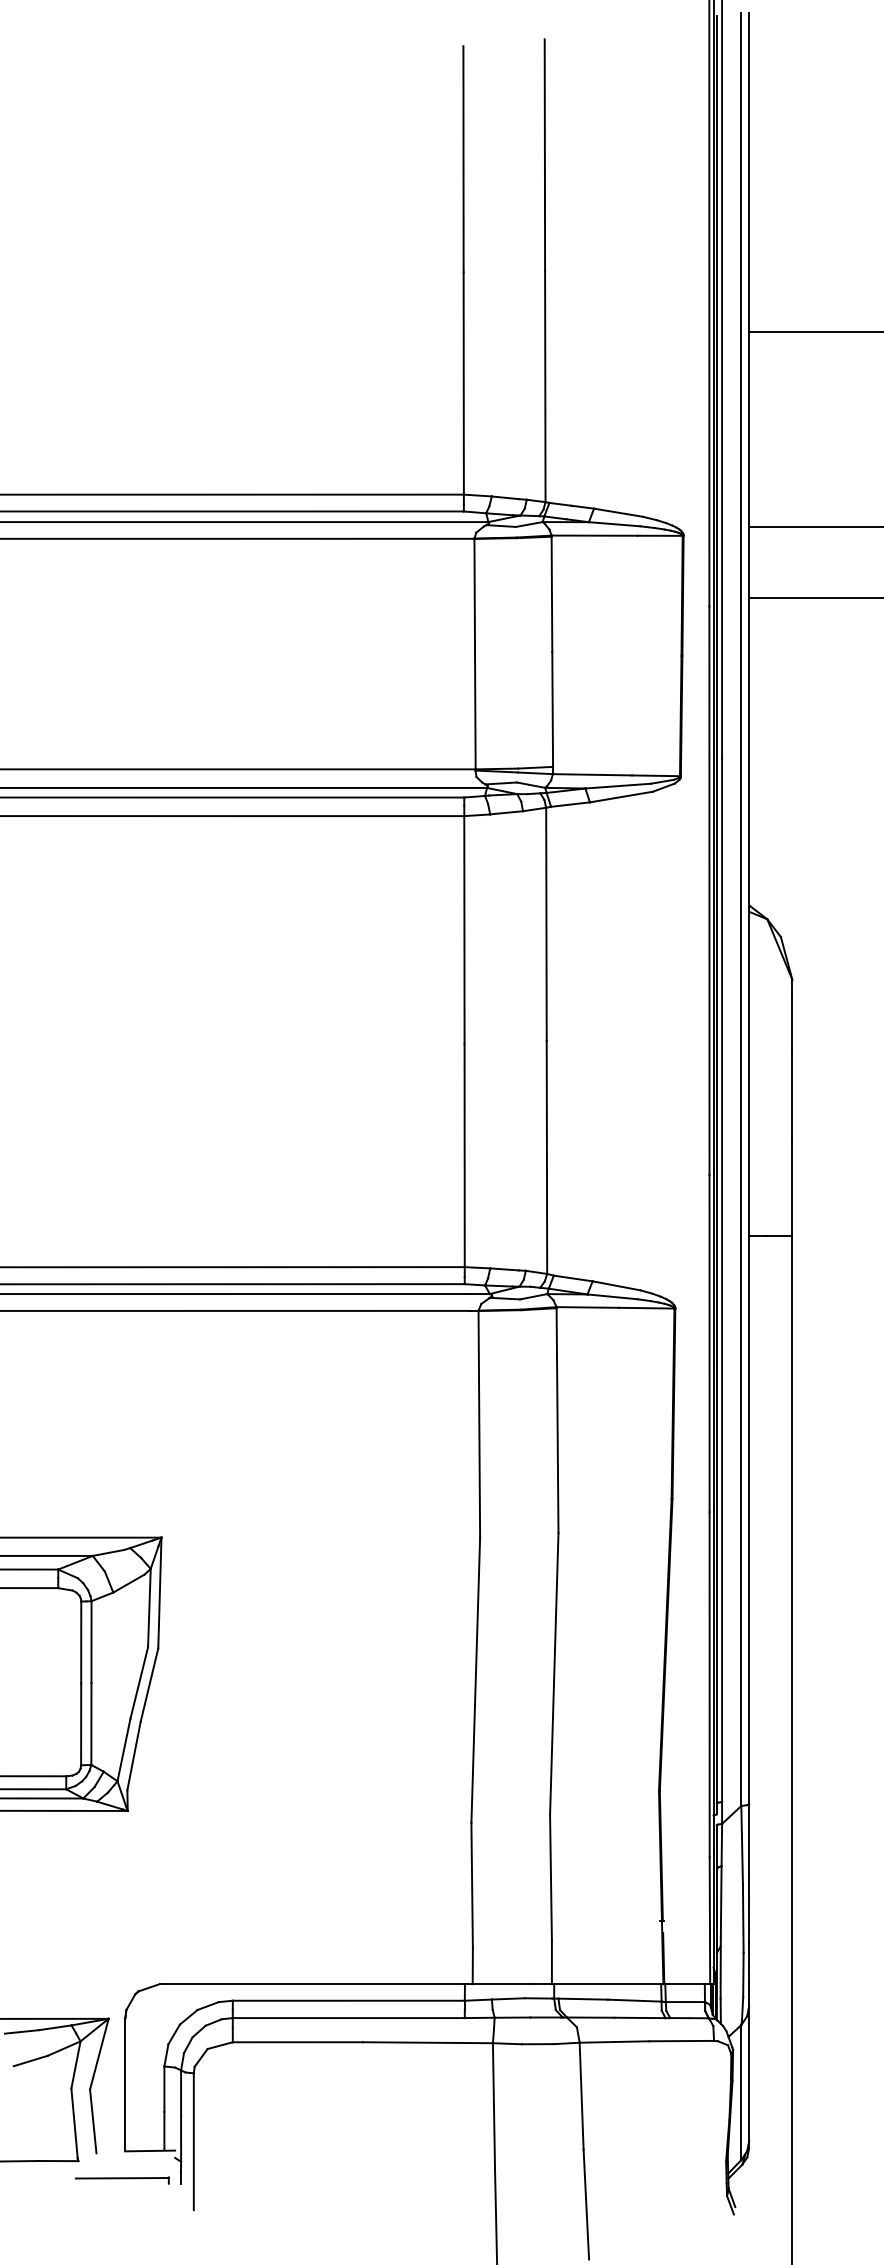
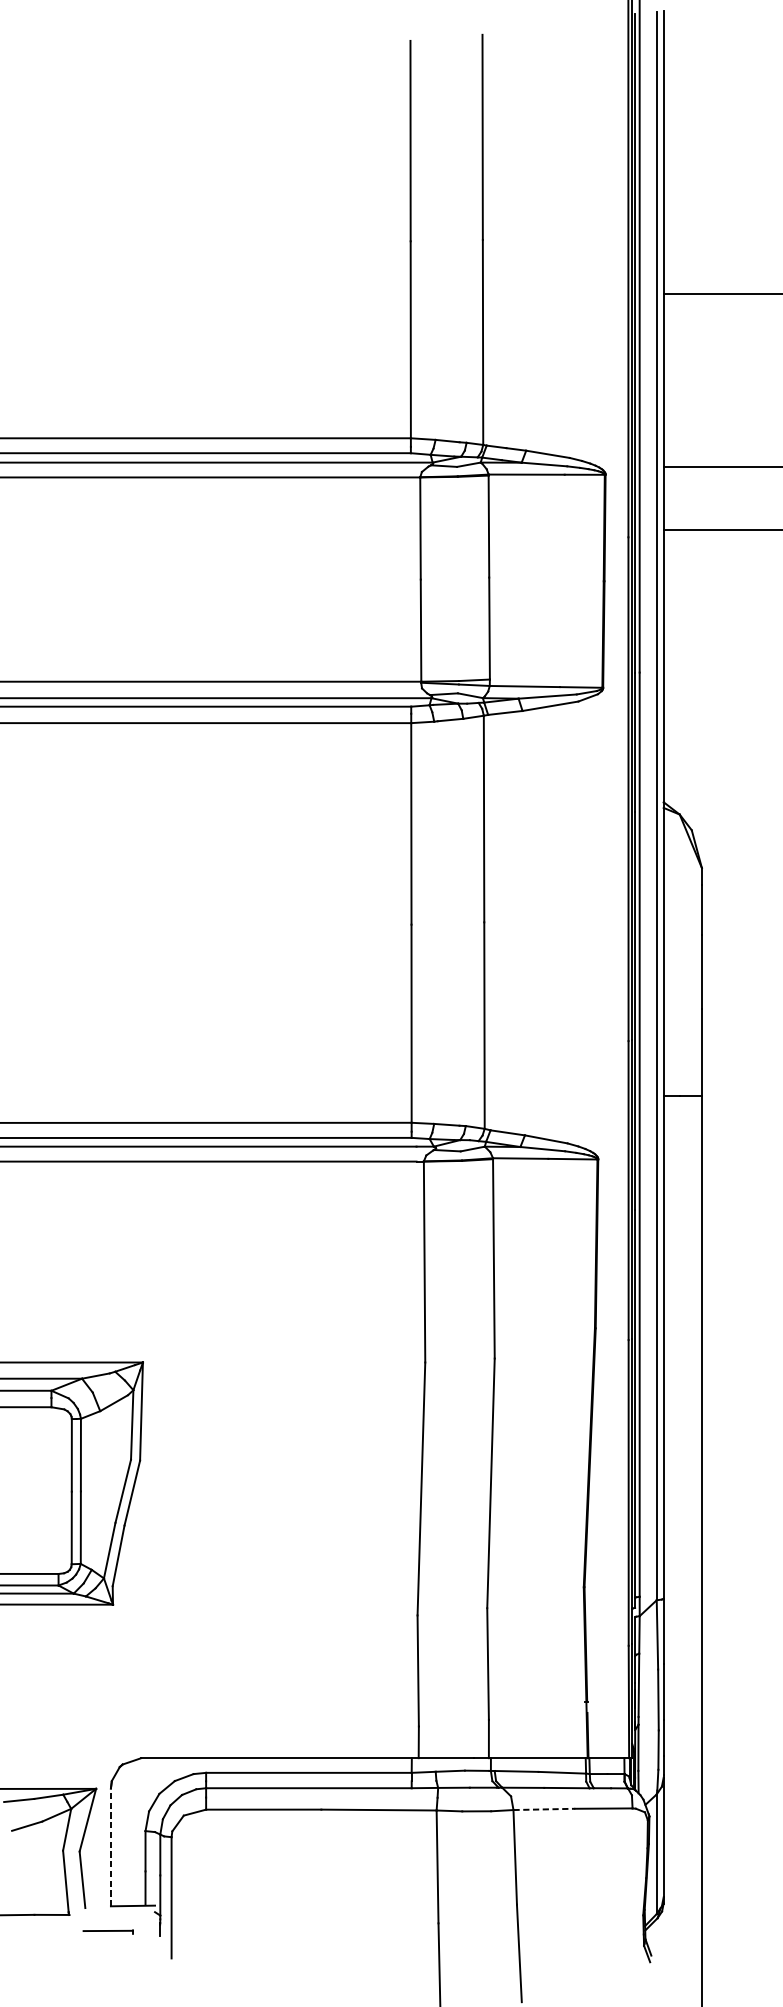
line: (614, 2042) -> (544, 1809), solid -> dashed
line: (125, 2084) -> (111, 1847), solid -> dashed
part: (122, 2180) -> (108, 1932), size x0.6

